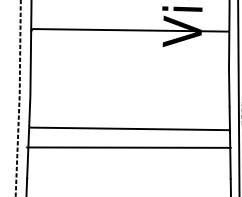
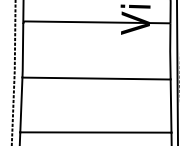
line: (129, 128) -> (96, 78), moved
line: (128, 147) -> (95, 132), moved

